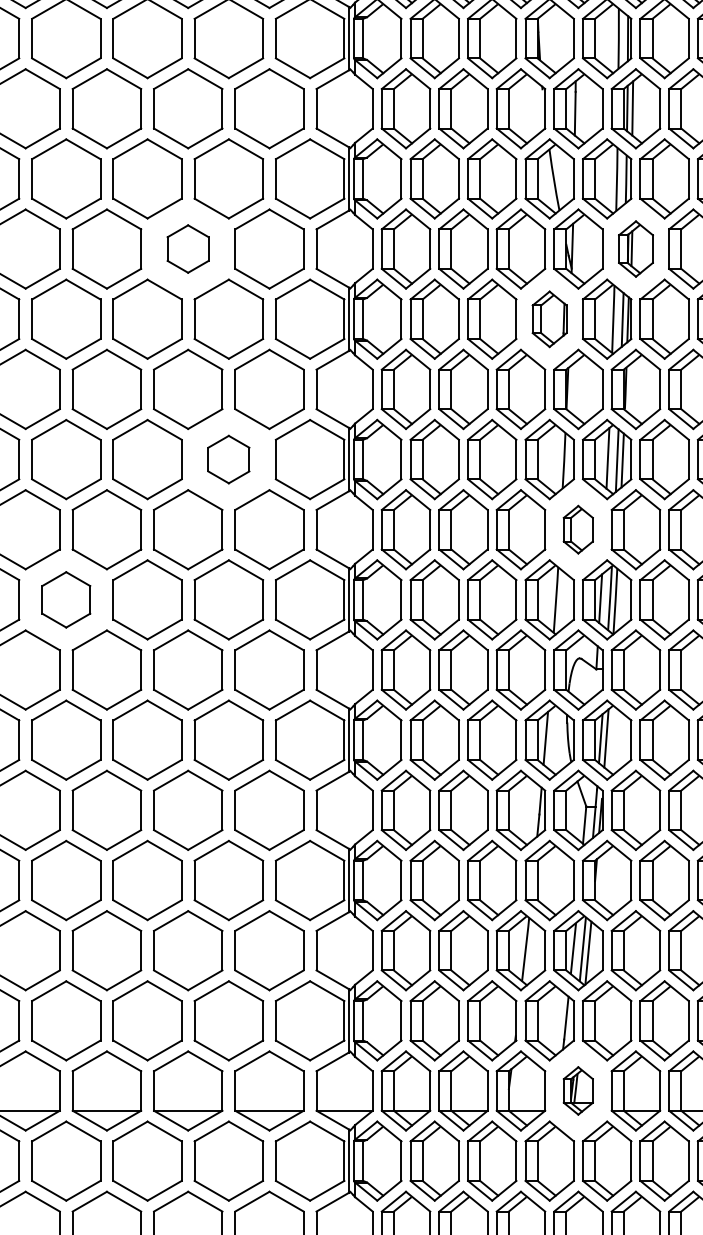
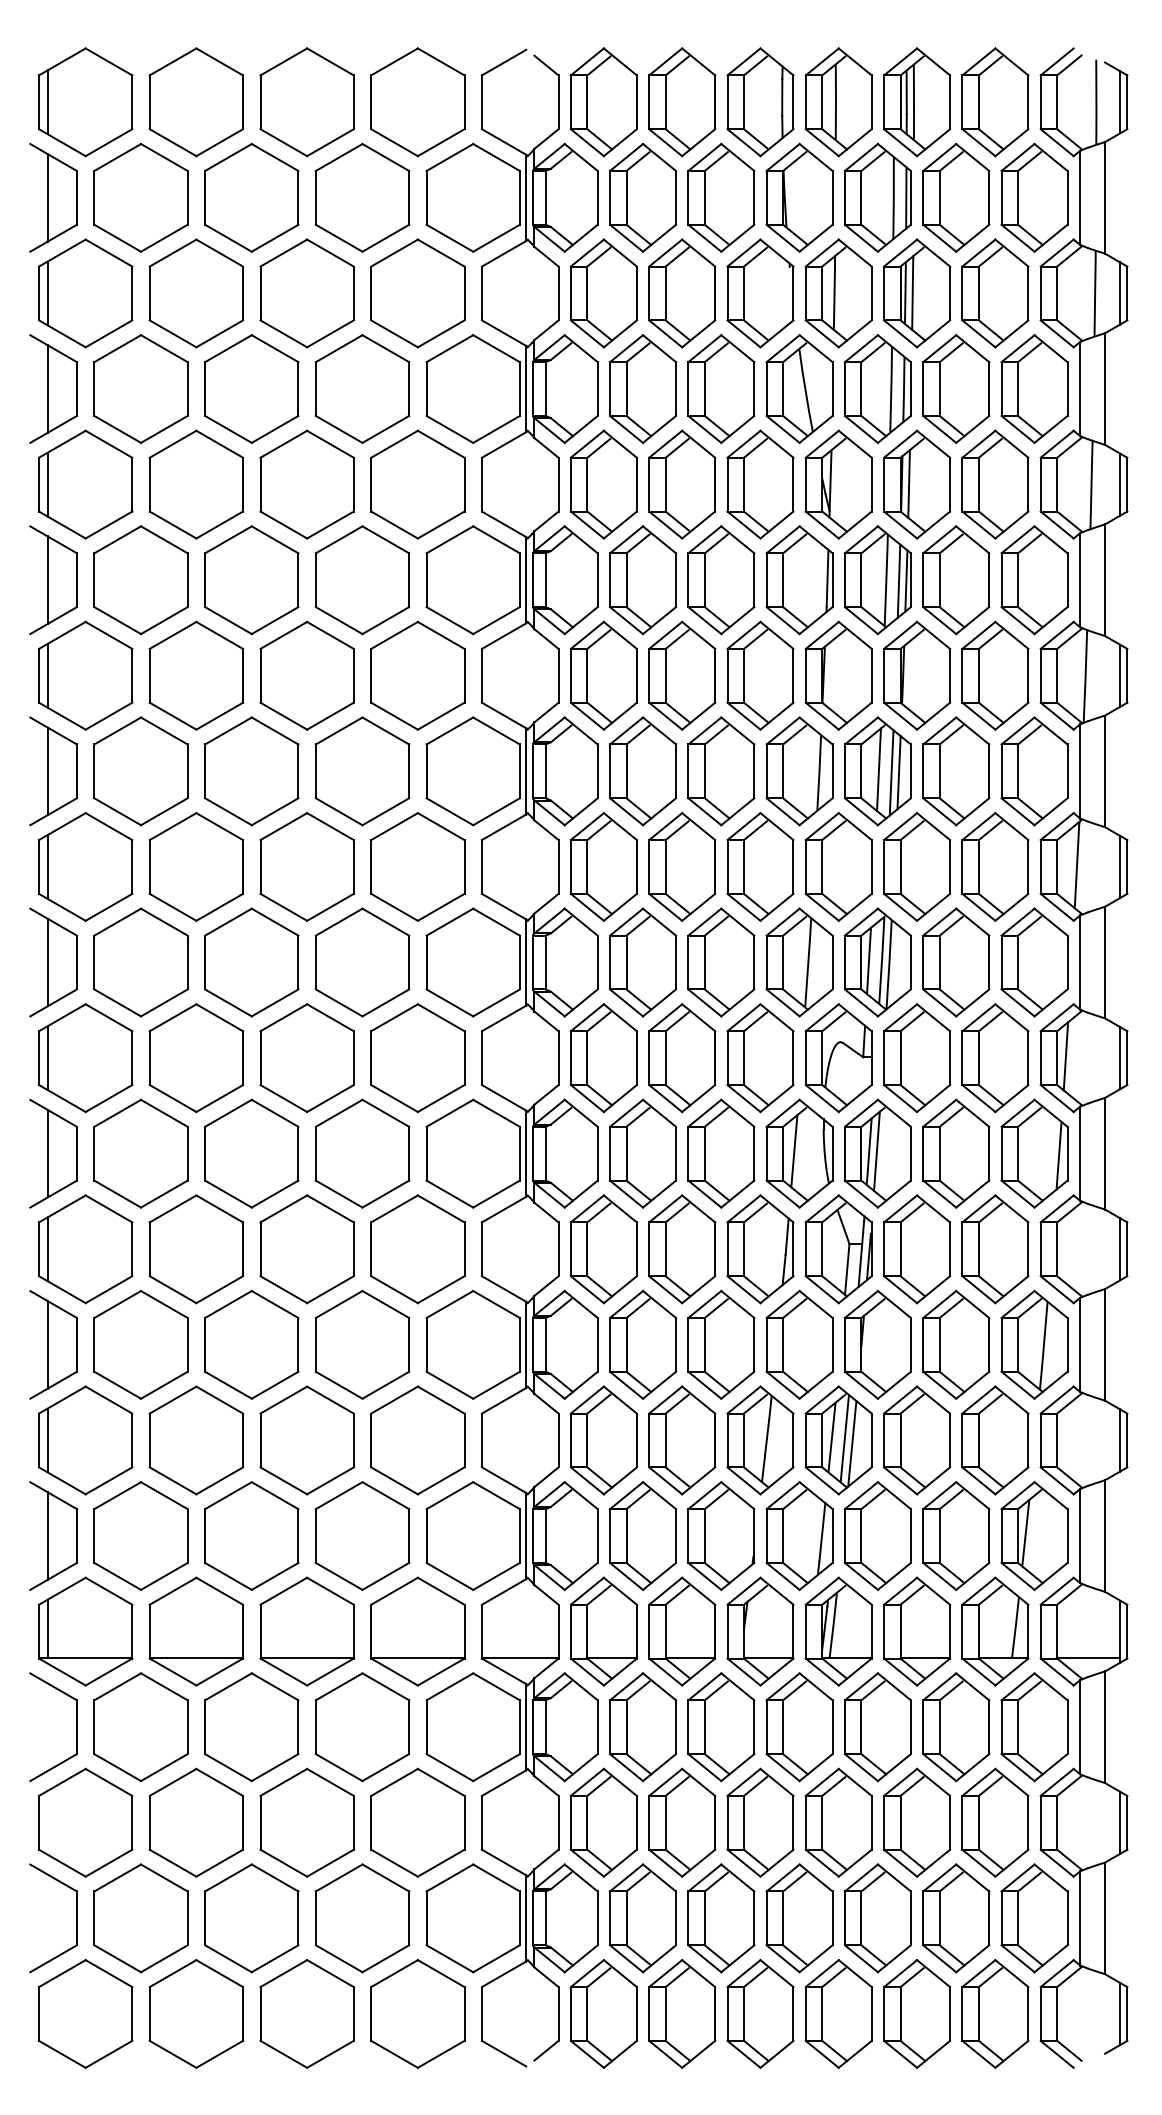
part: (187, 249) -> (306, 484), size x1.67
part: (636, 249) -> (917, 484), size x1.43
part: (549, 319) -> (799, 580), size x1.43
part: (228, 459) -> (362, 771), size x1.67
part: (578, 529) -> (838, 866), size x1.67
part: (65, 599) -> (140, 962), size x1.43
part: (578, 1090) -> (838, 1631), size x1.67

